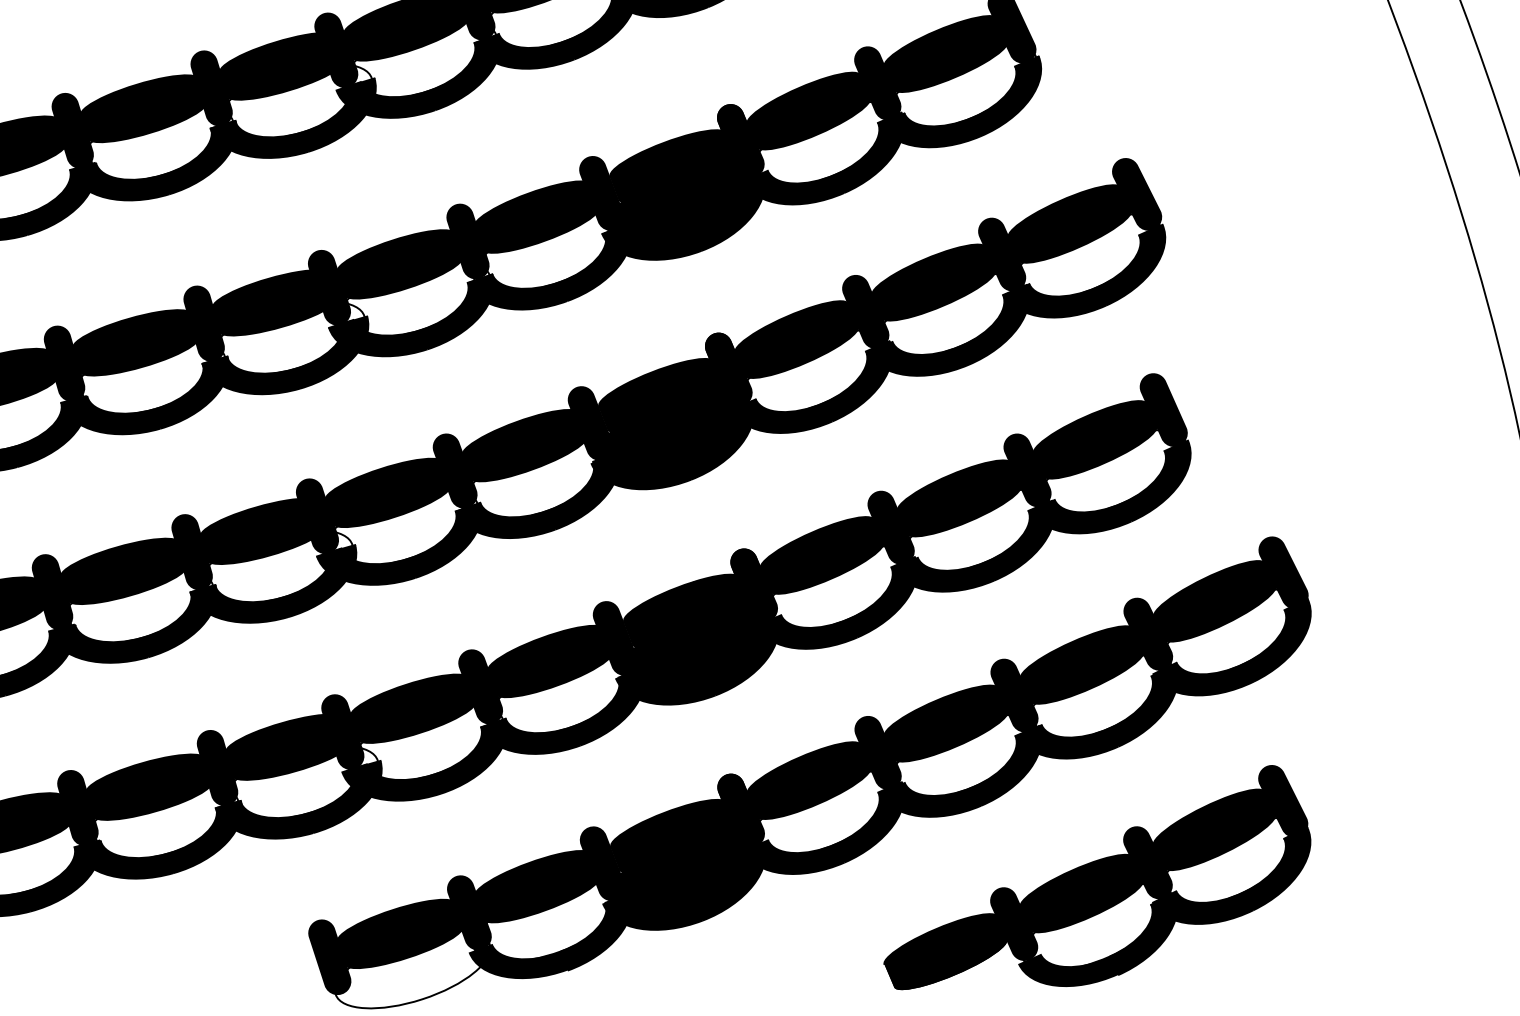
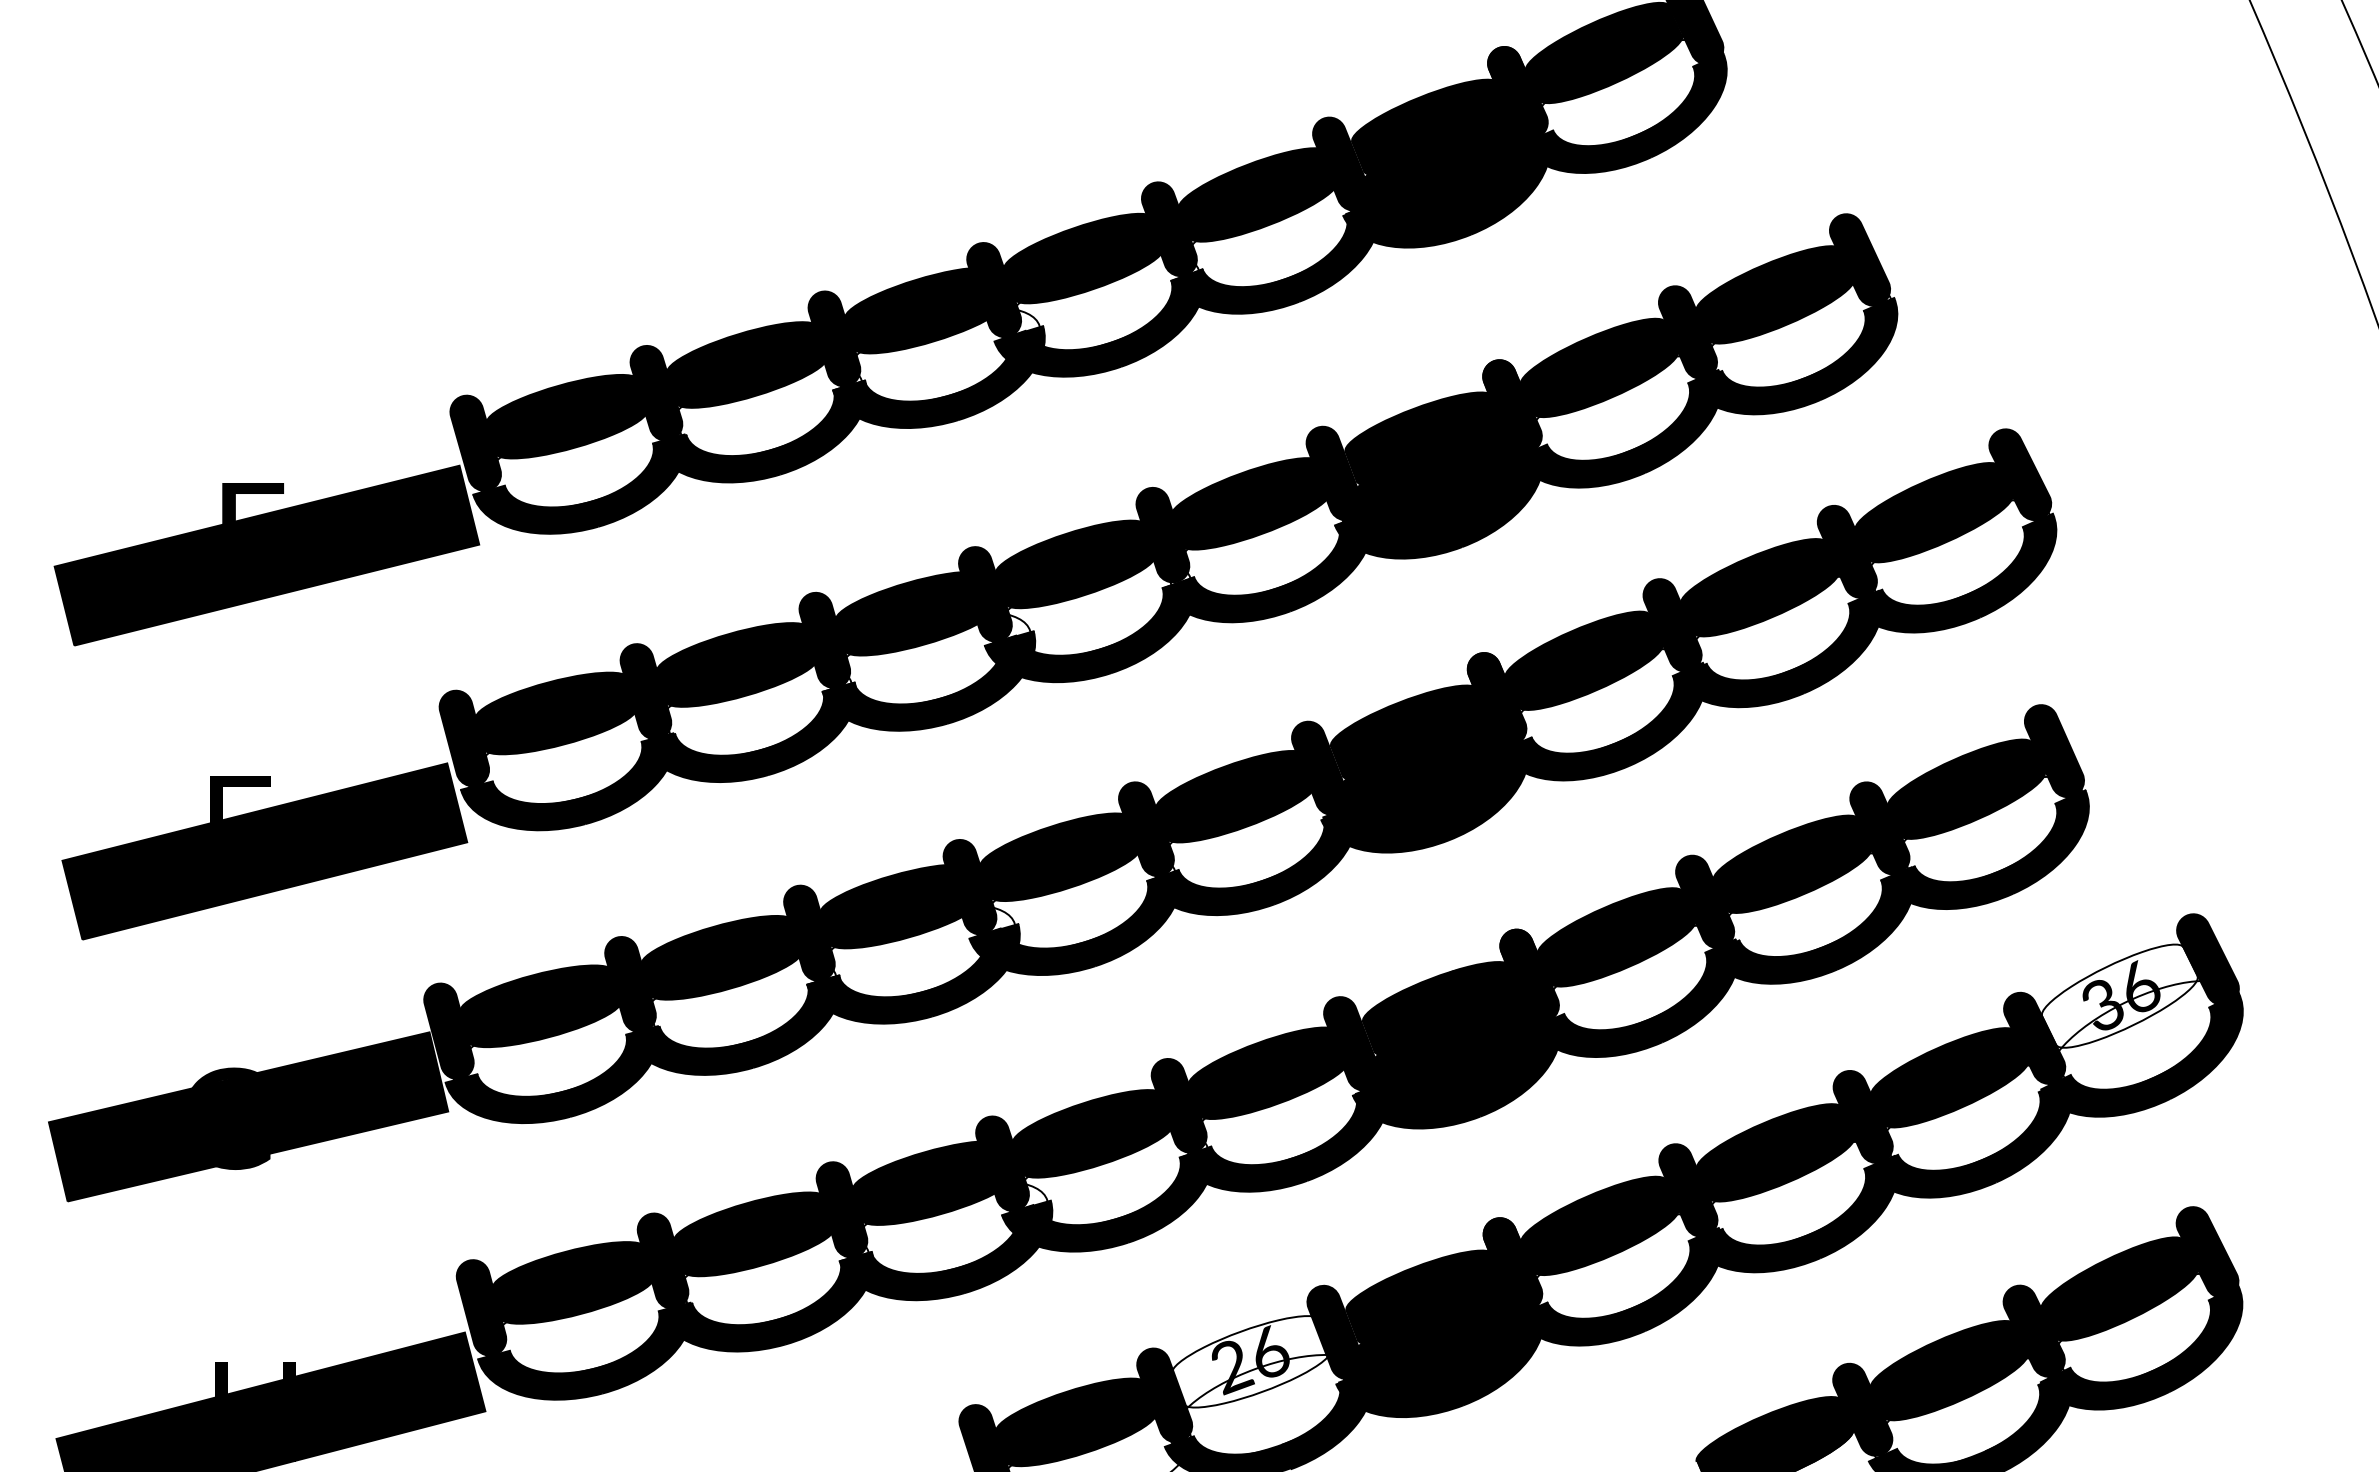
fill: (1214, 600) -> (2119, 995), removed
fill: (537, 886) -> (1251, 1361), removed

